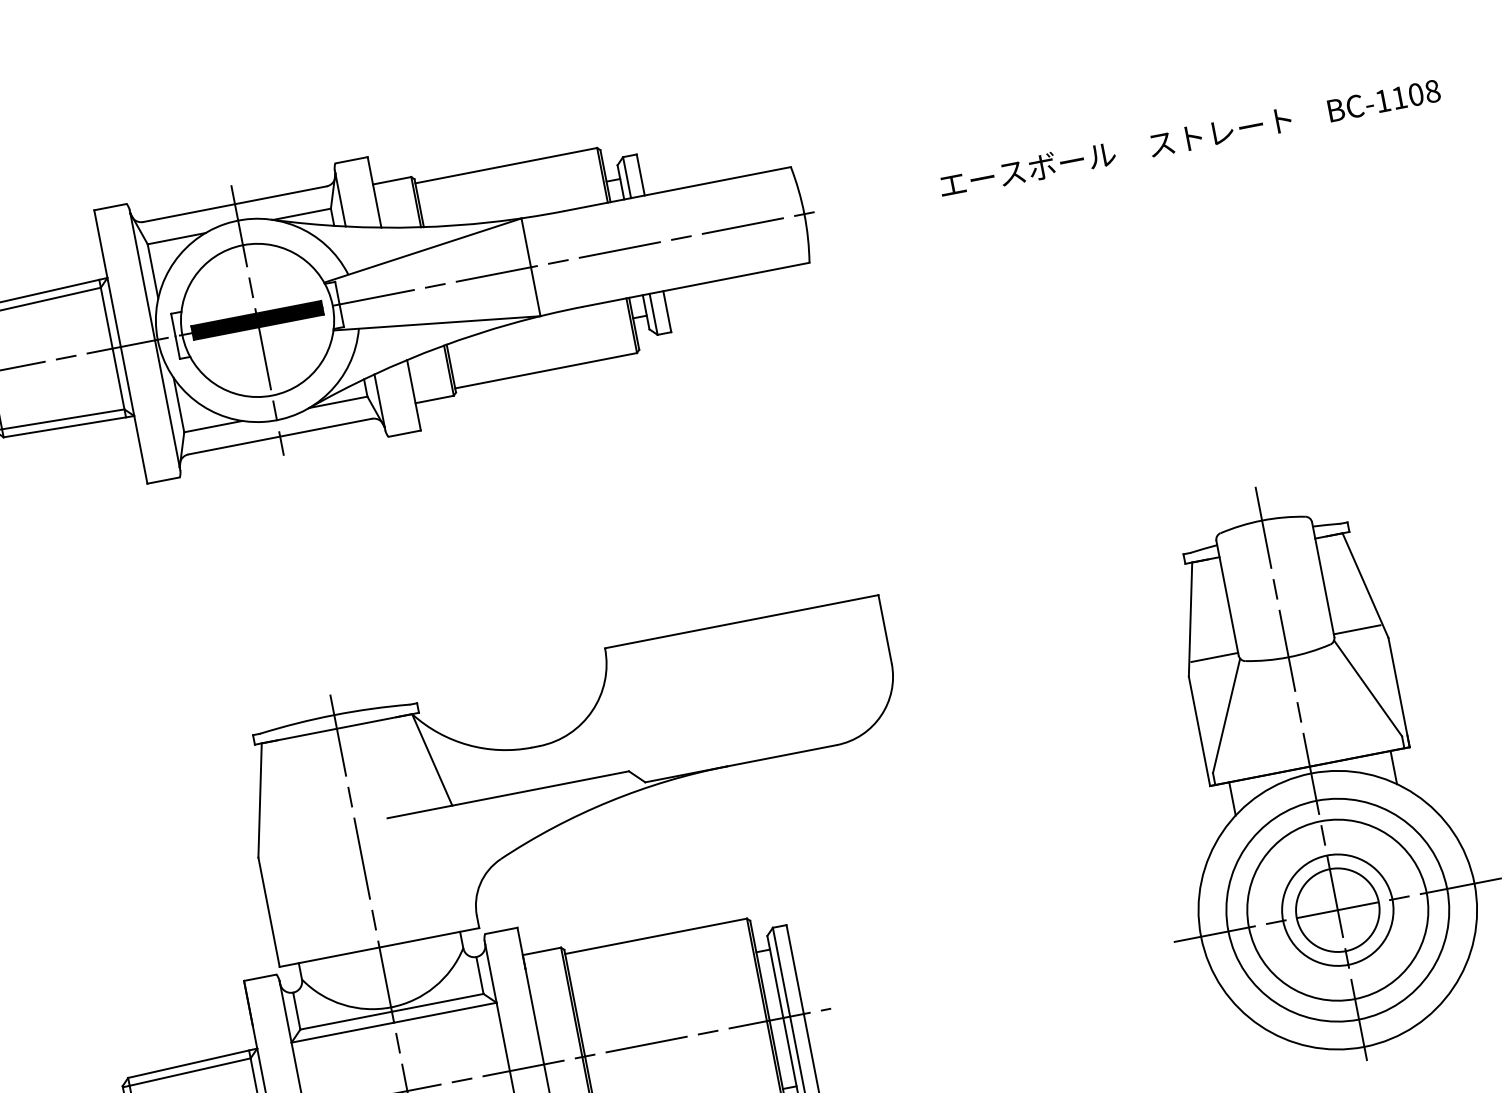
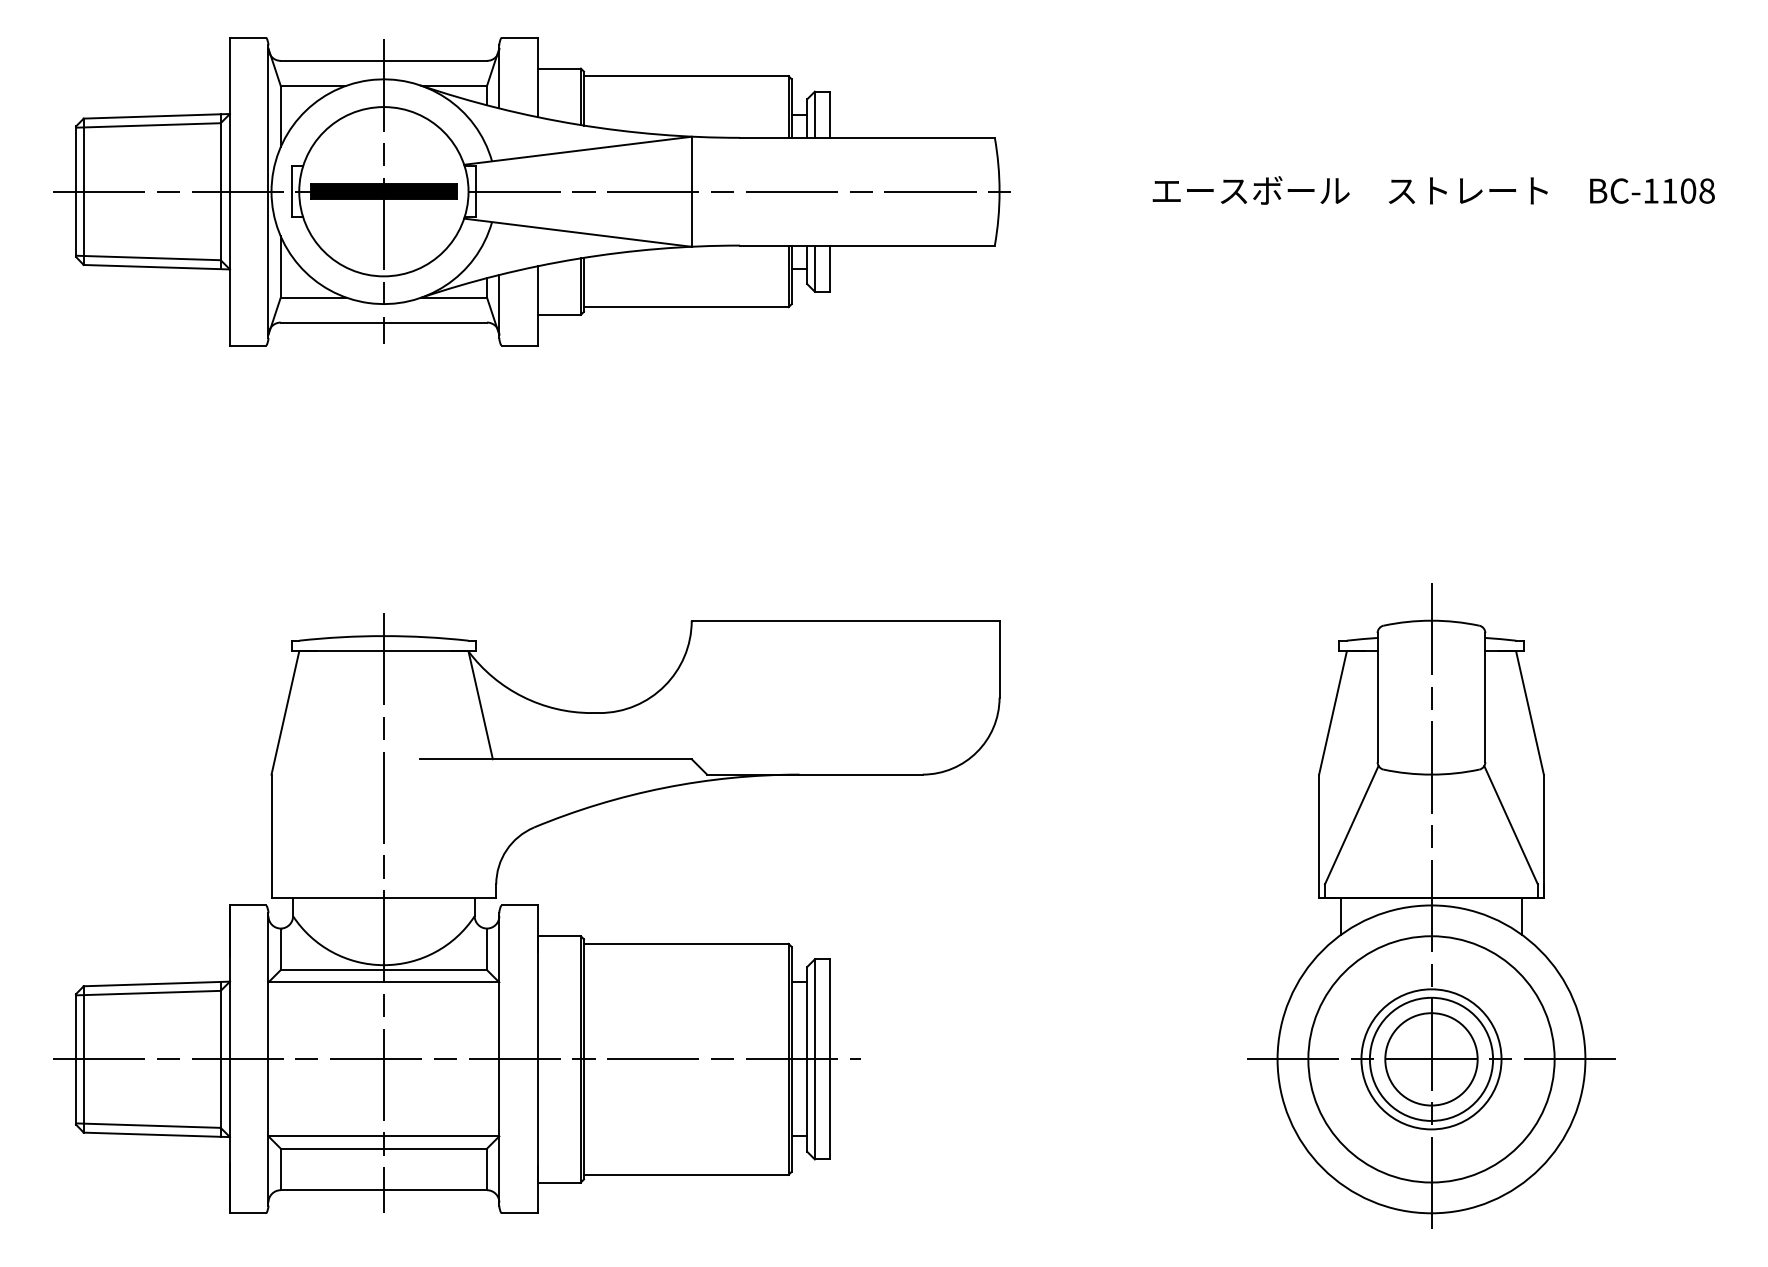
line: (1357, 630) -> (1511, 759), removed
line: (1214, 657) -> (1350, 759), removed
circle: (1337, 910) -> (1431, 1059), size x0.7

